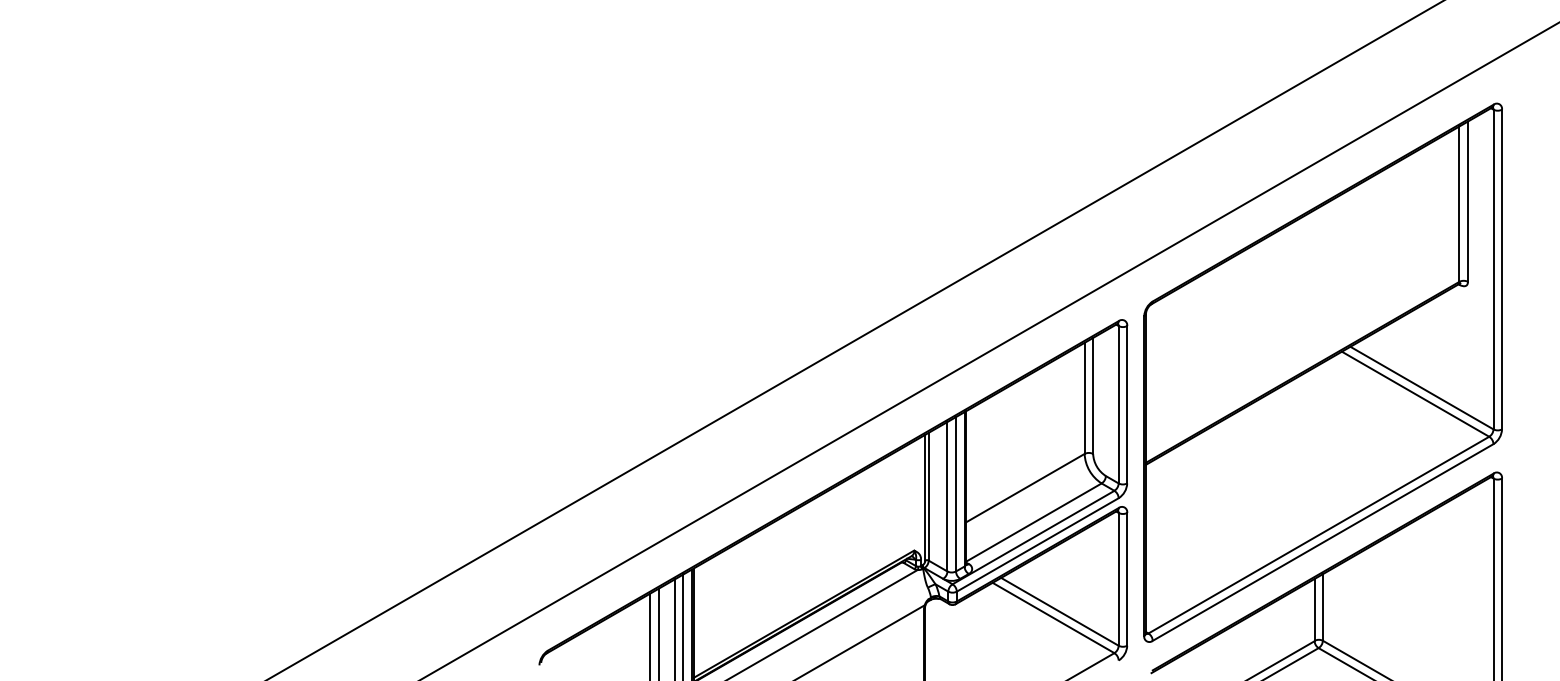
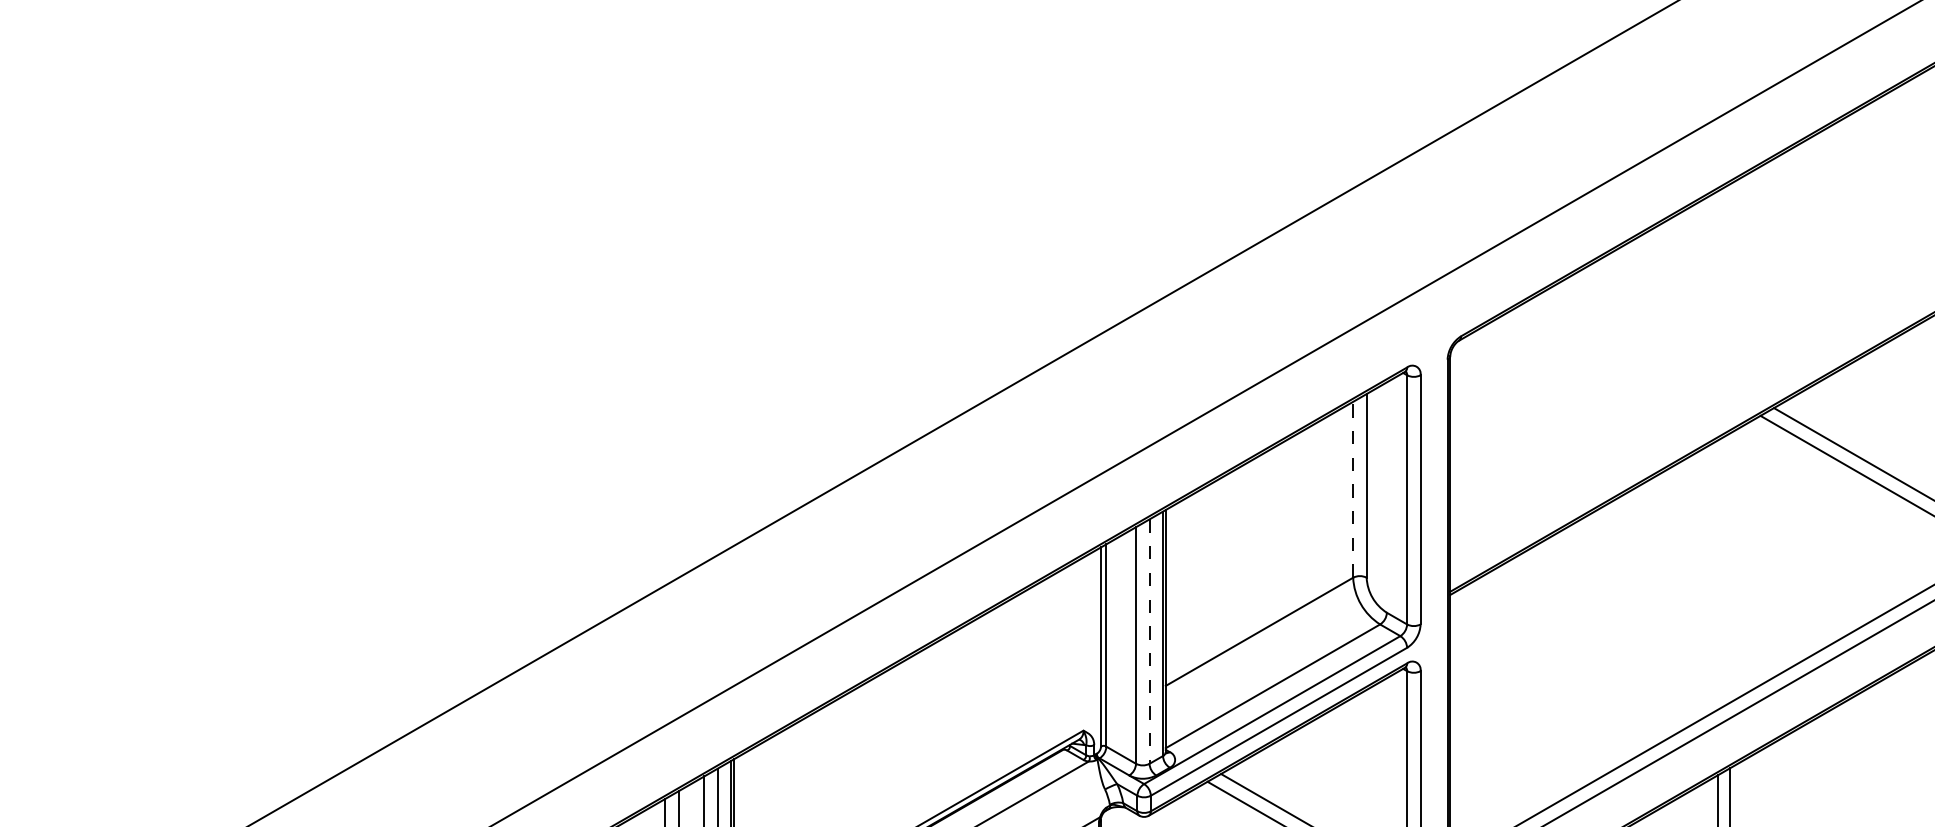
line: (1084, 398) -> (1352, 489), solid -> dashed
line: (956, 494) -> (1150, 641), solid -> dashed

